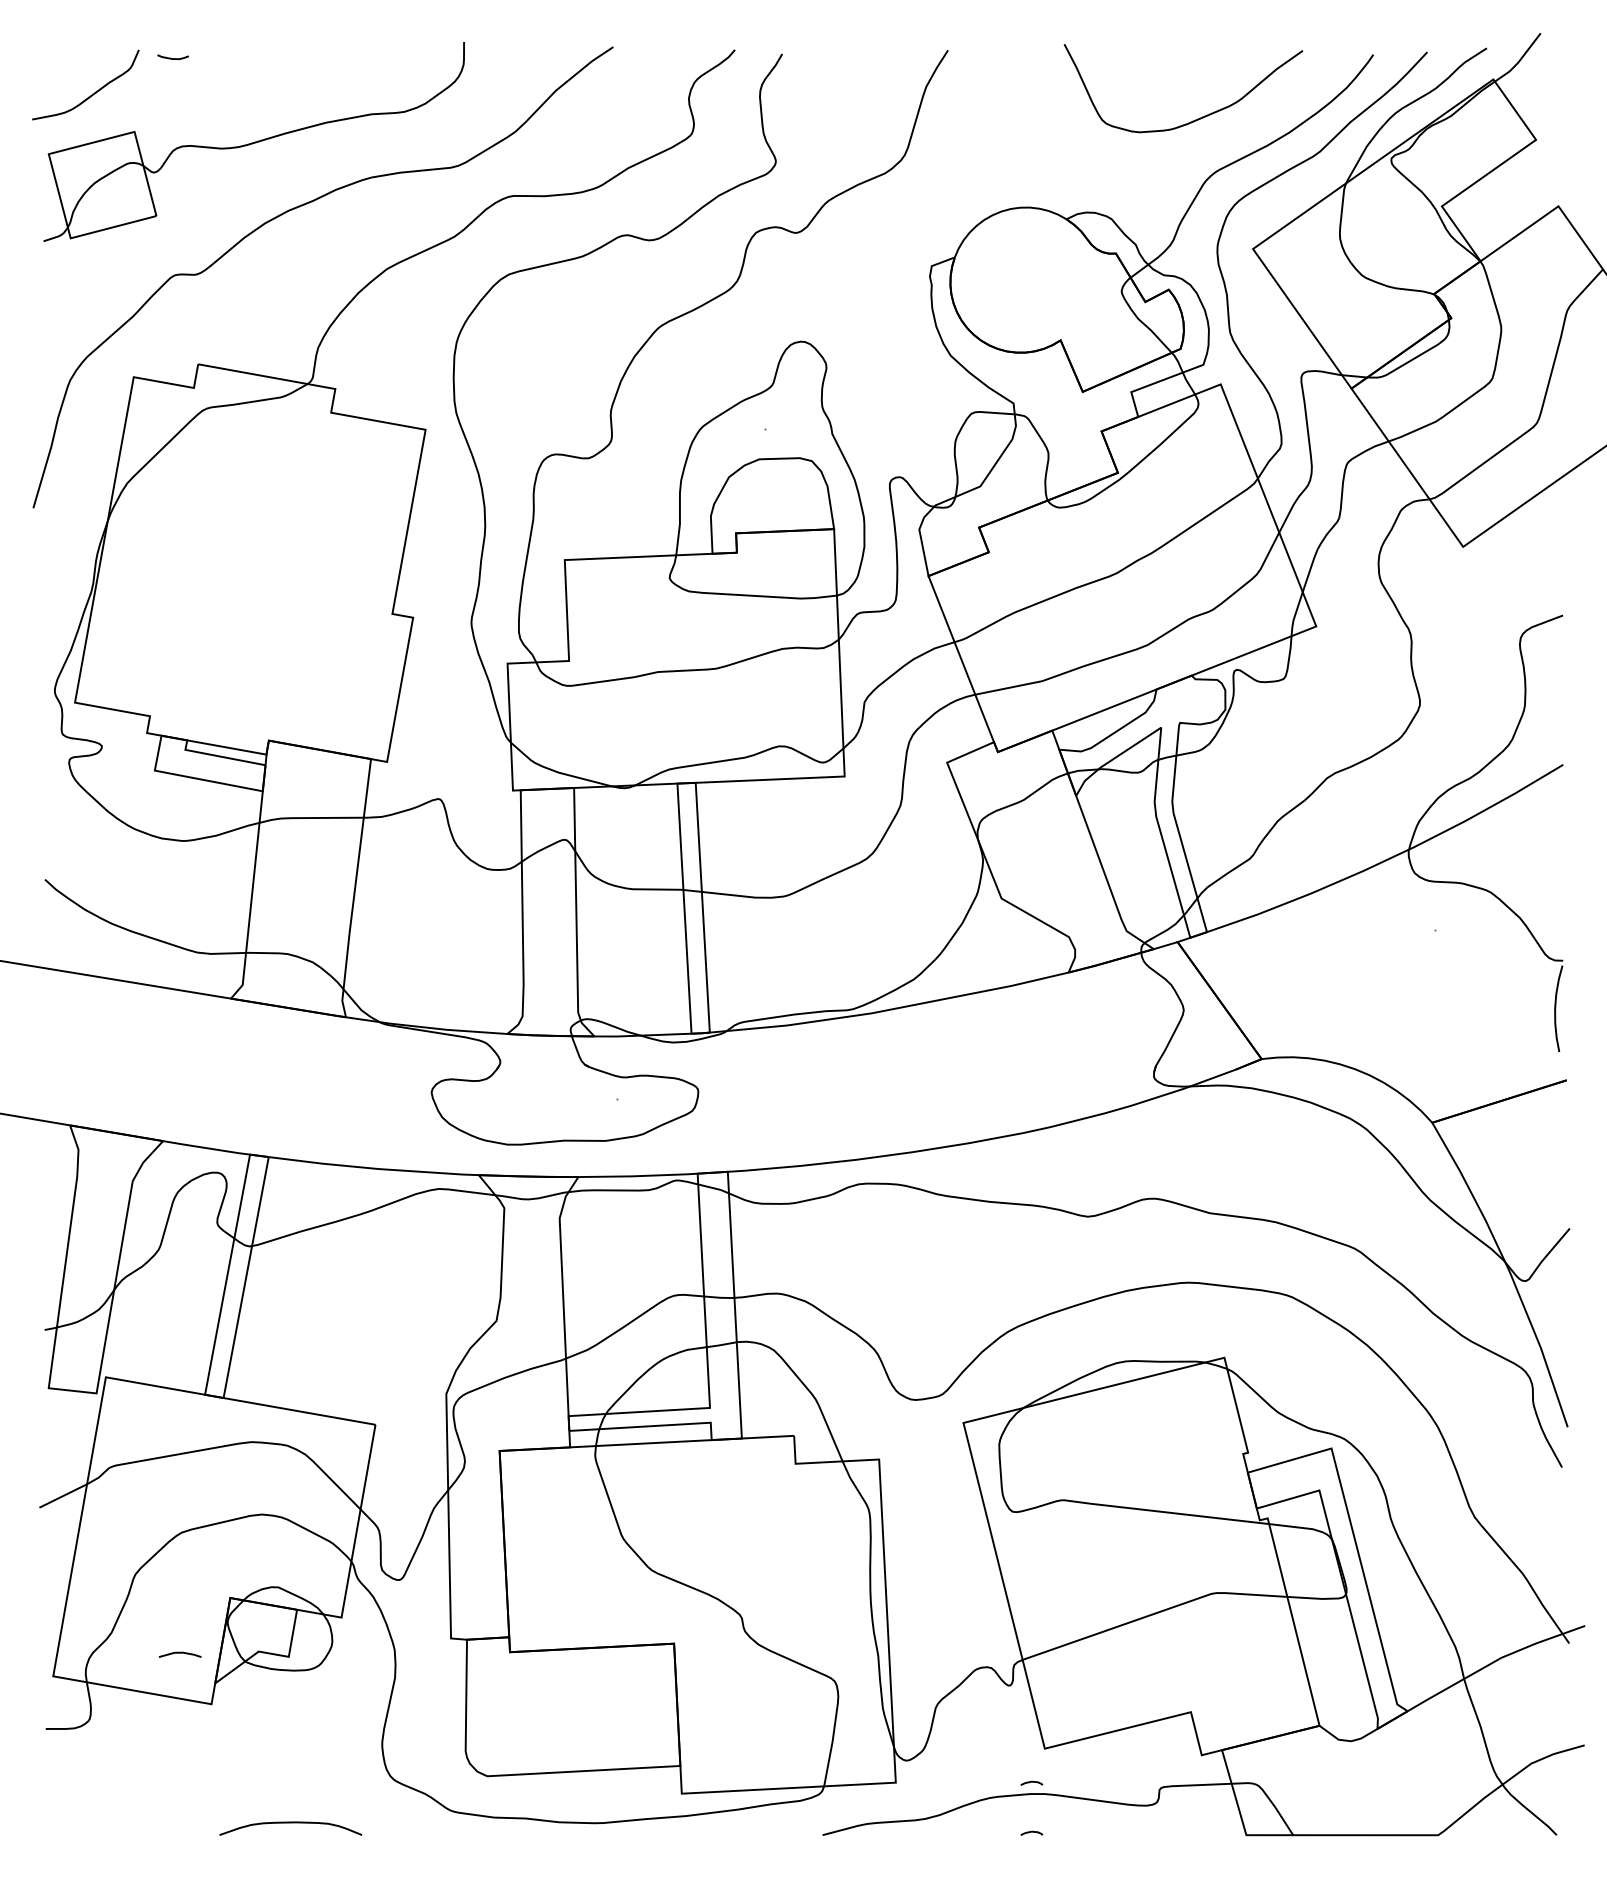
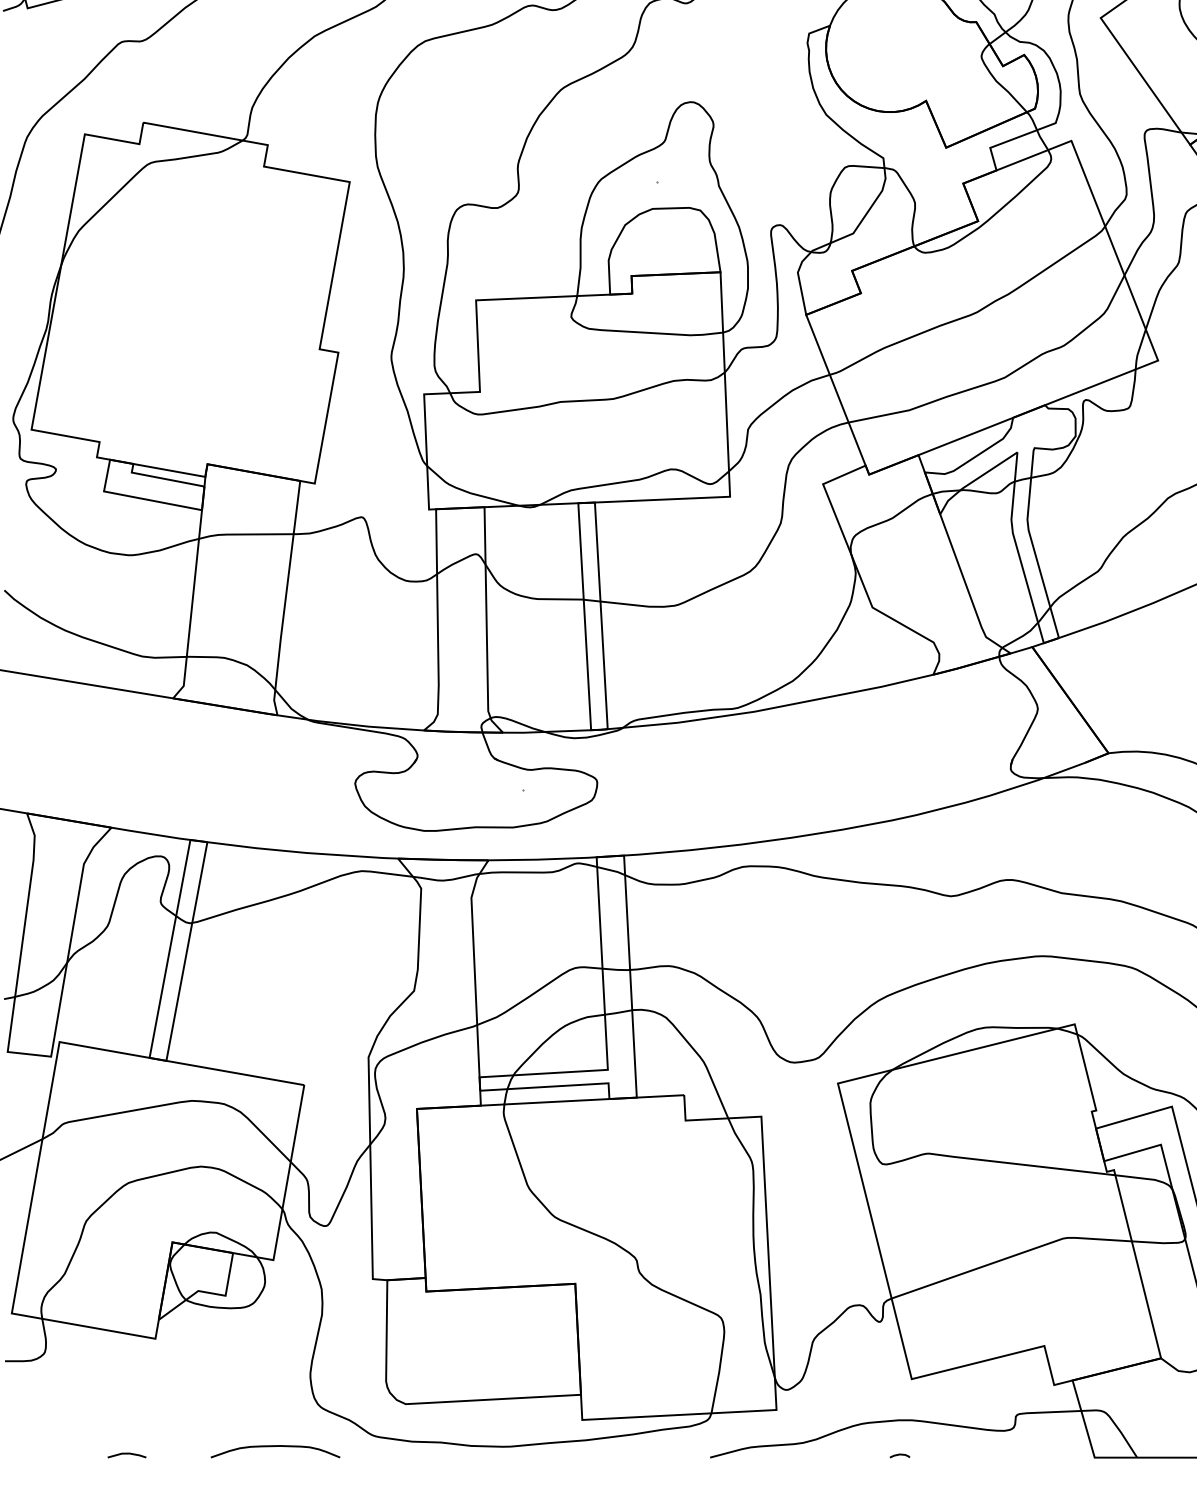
line: (179, 1653) -> (126, 1454), moved
curve: (1031, 1782) -> (899, 1409), removed
curve: (290, 1823) -> (275, 1447), moved

